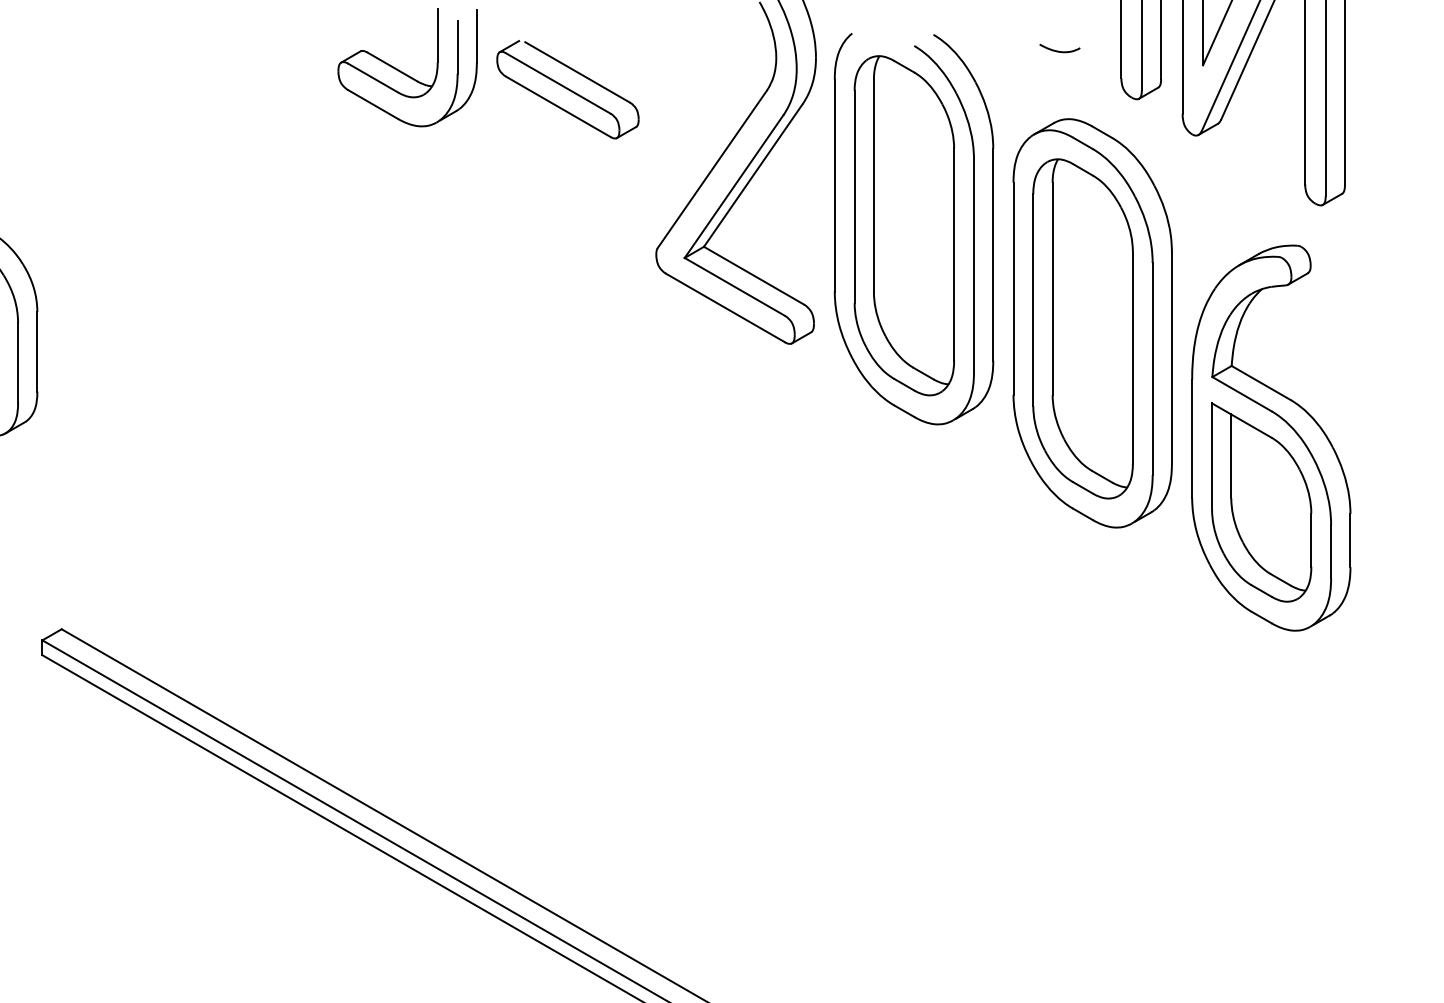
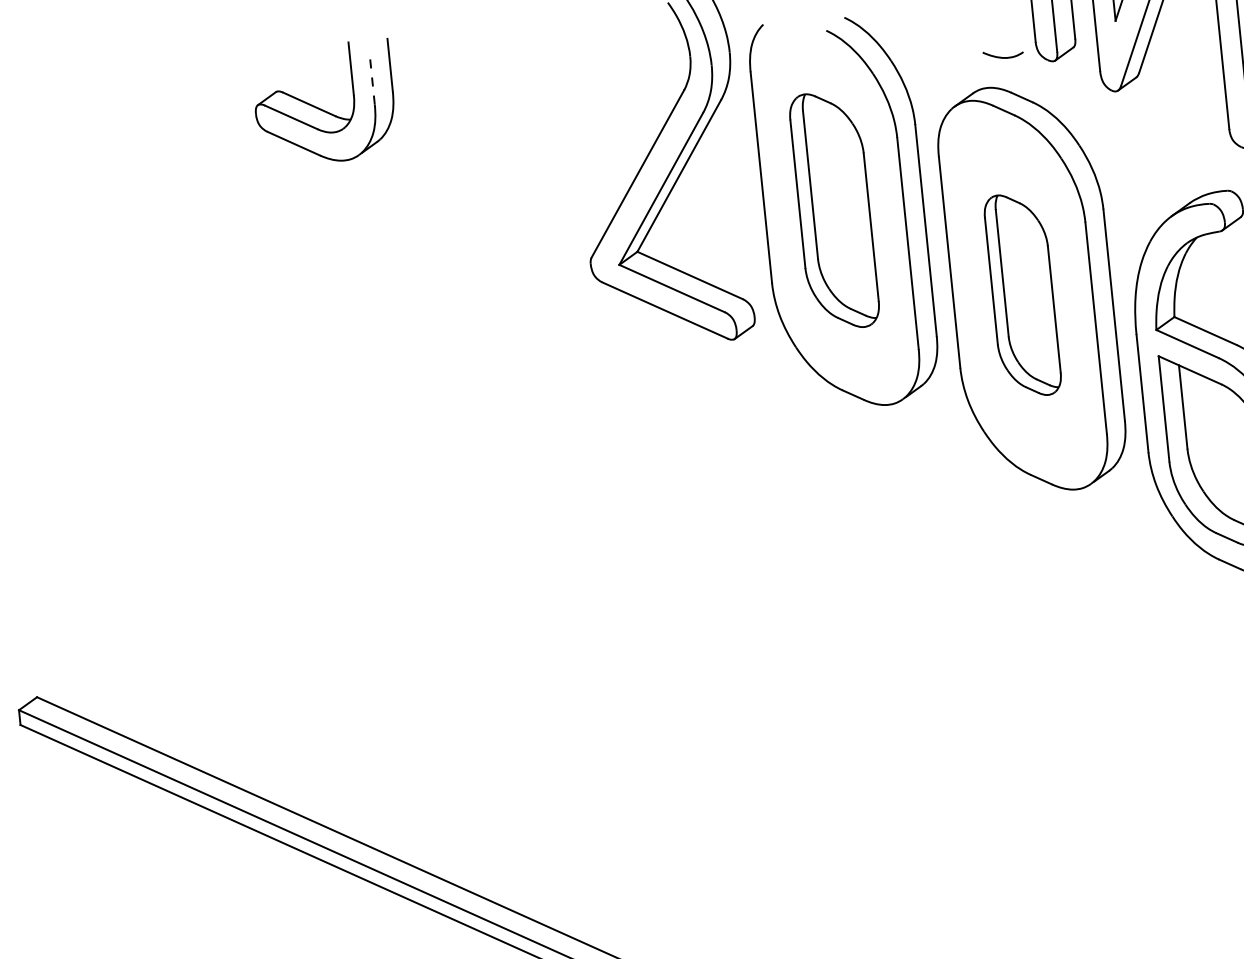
line: (457, 47) -> (372, 78), solid -> dashed
curve: (1058, 50) -> (1002, 56), moved
part: (567, 89) -> (485, 109), removed
part: (903, 225) -> (833, 210), size x0.7
part: (1082, 328) -> (1022, 294), size x0.6

